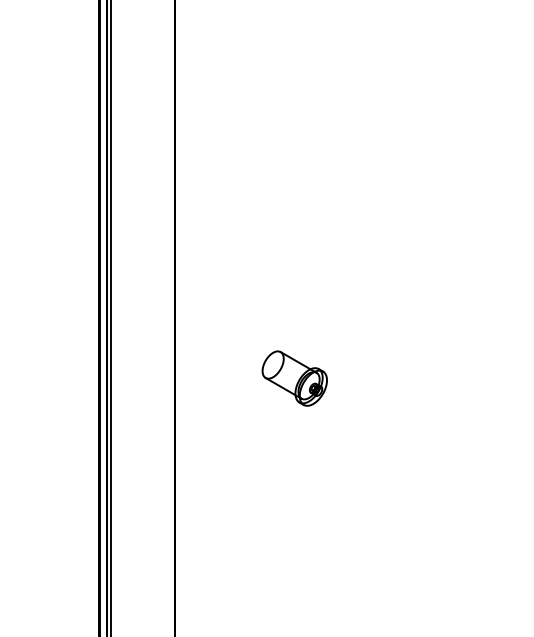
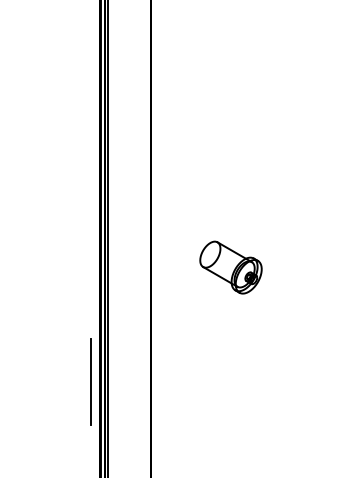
part: (294, 378) -> (230, 267), size x1.43
line: (85, 549) -> (91, 381), added

